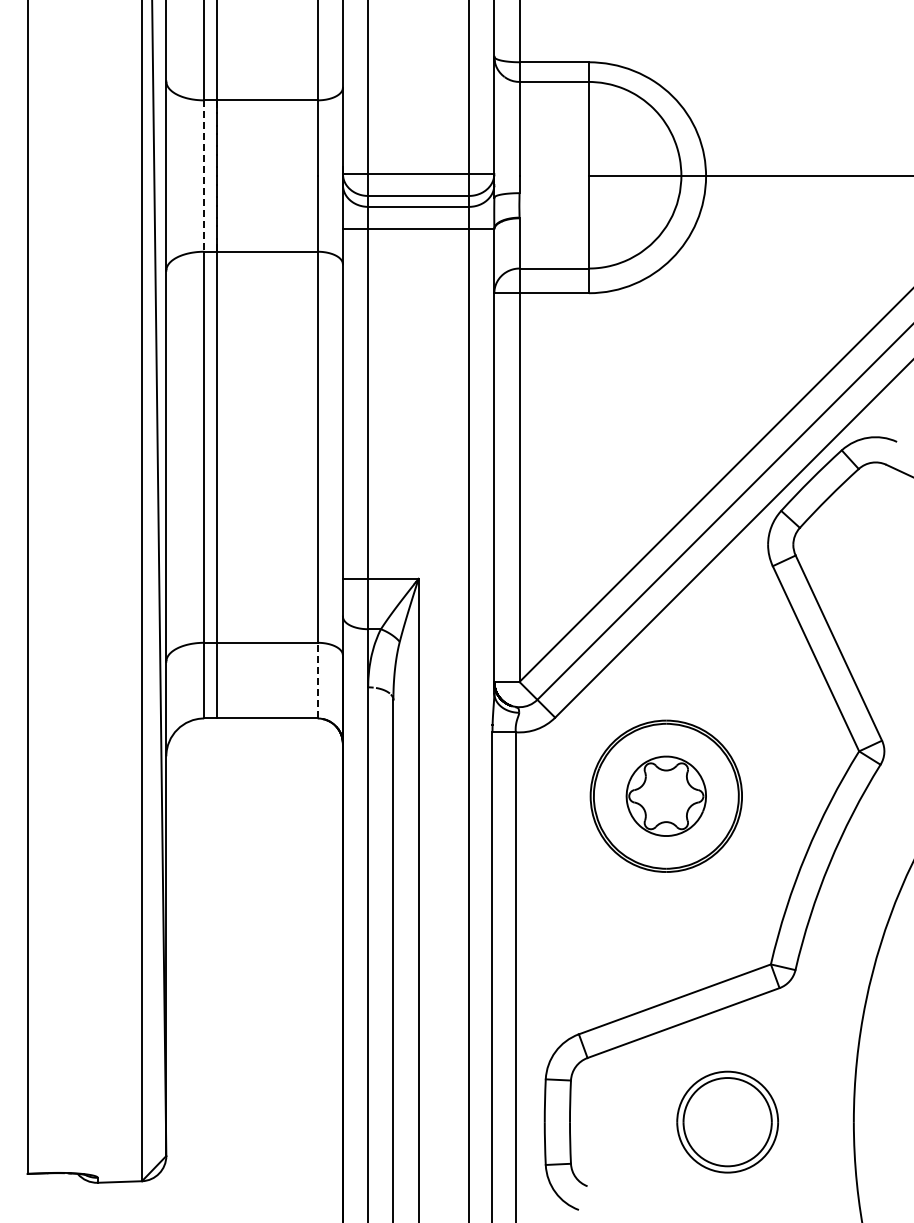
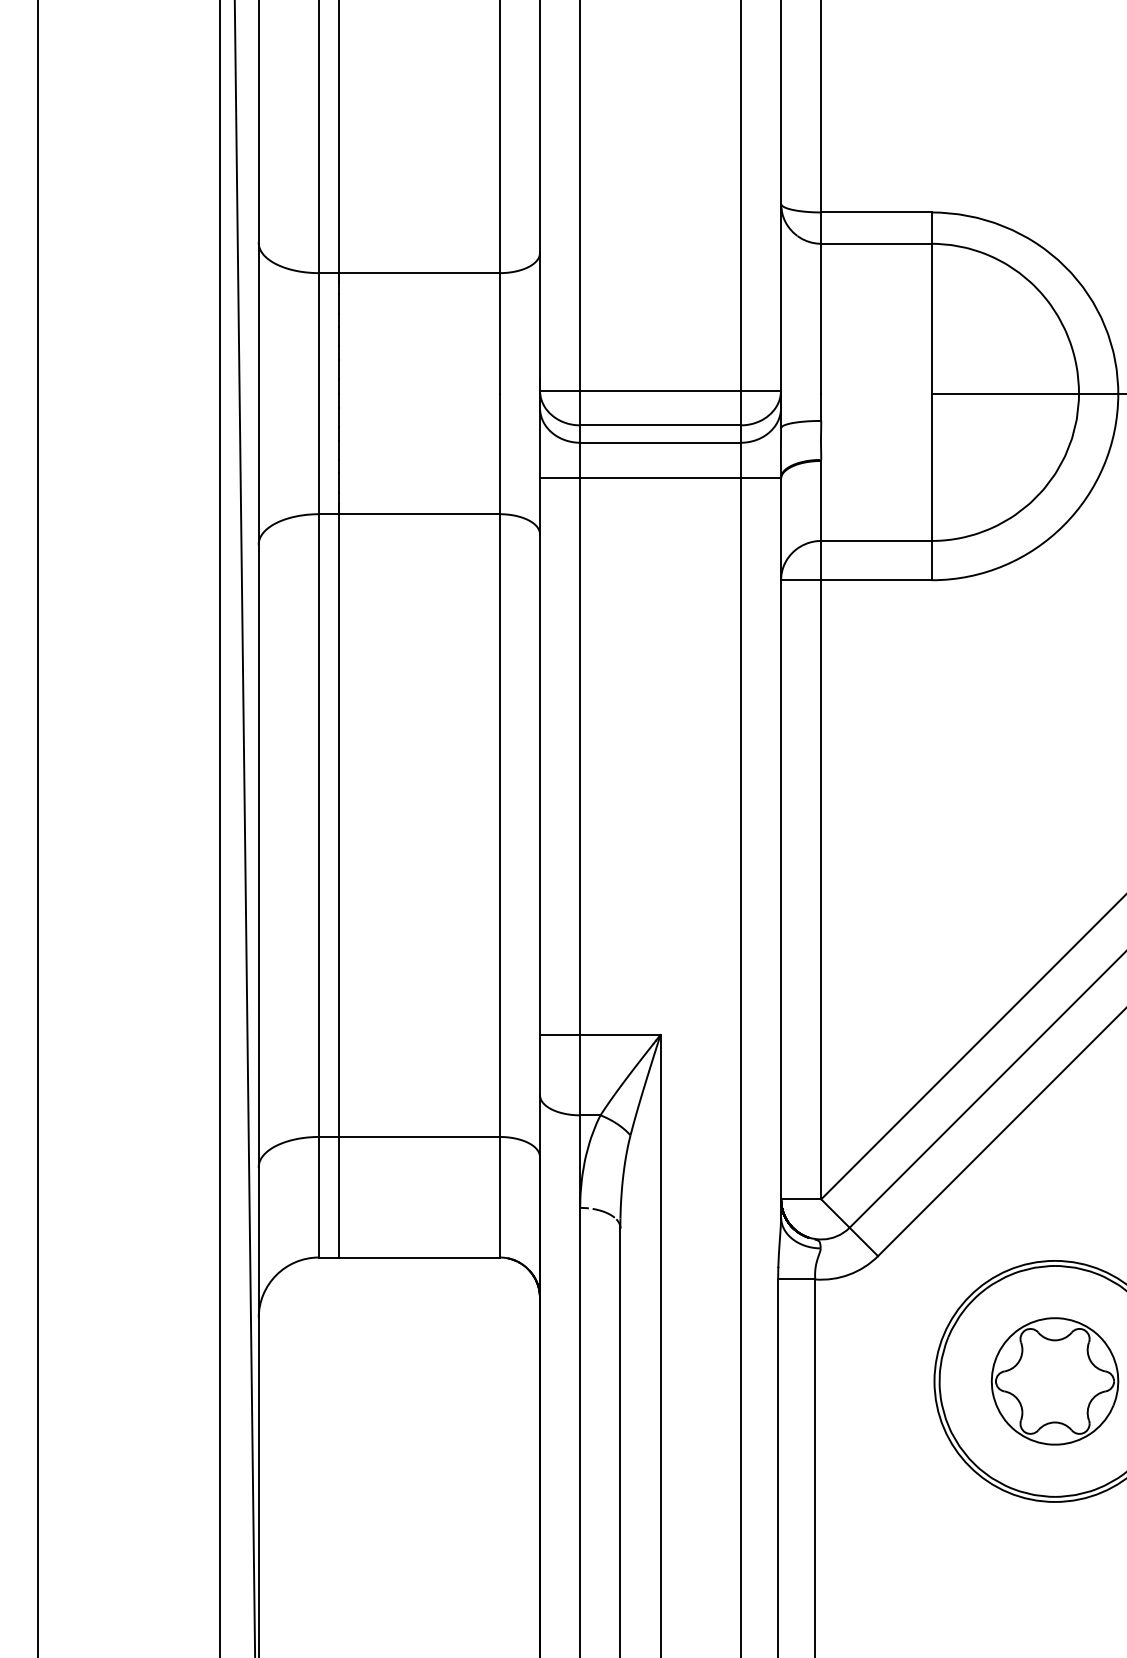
line: (204, 176) -> (319, 394), dashed -> solid
line: (317, 680) -> (499, 1196), dashed -> solid

